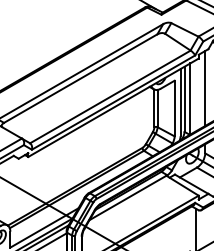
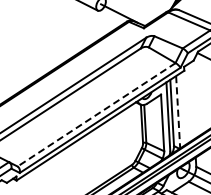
line: (205, 88) -> (192, 100), removed
line: (110, 96) -> (96, 114), solid -> dashed
line: (190, 98) -> (178, 111), solid -> dashed

